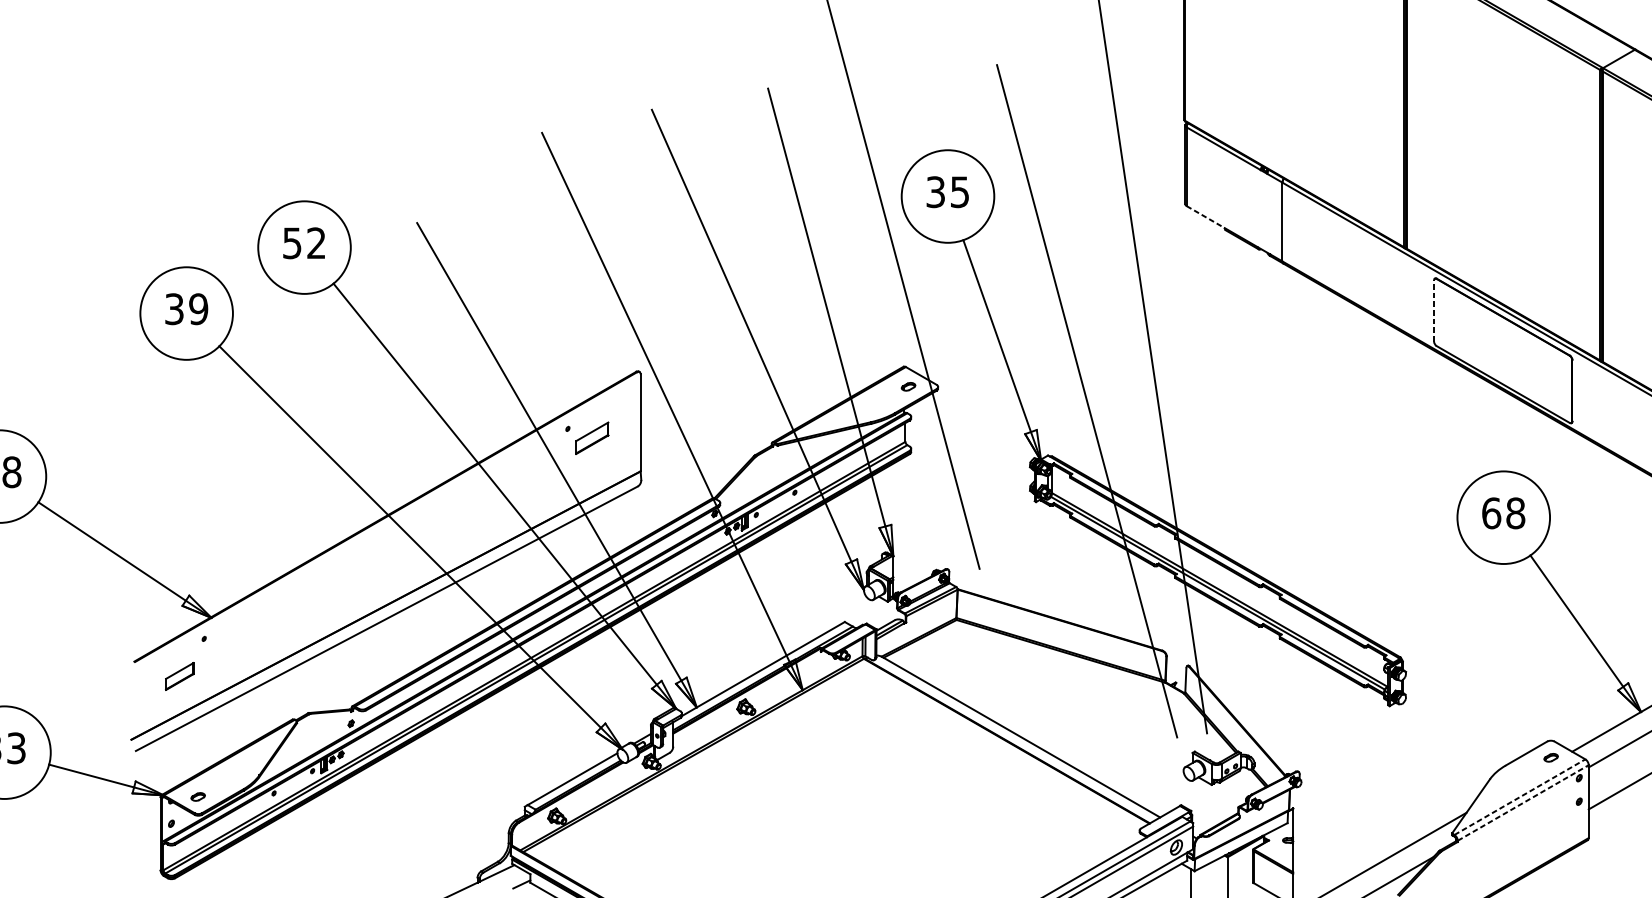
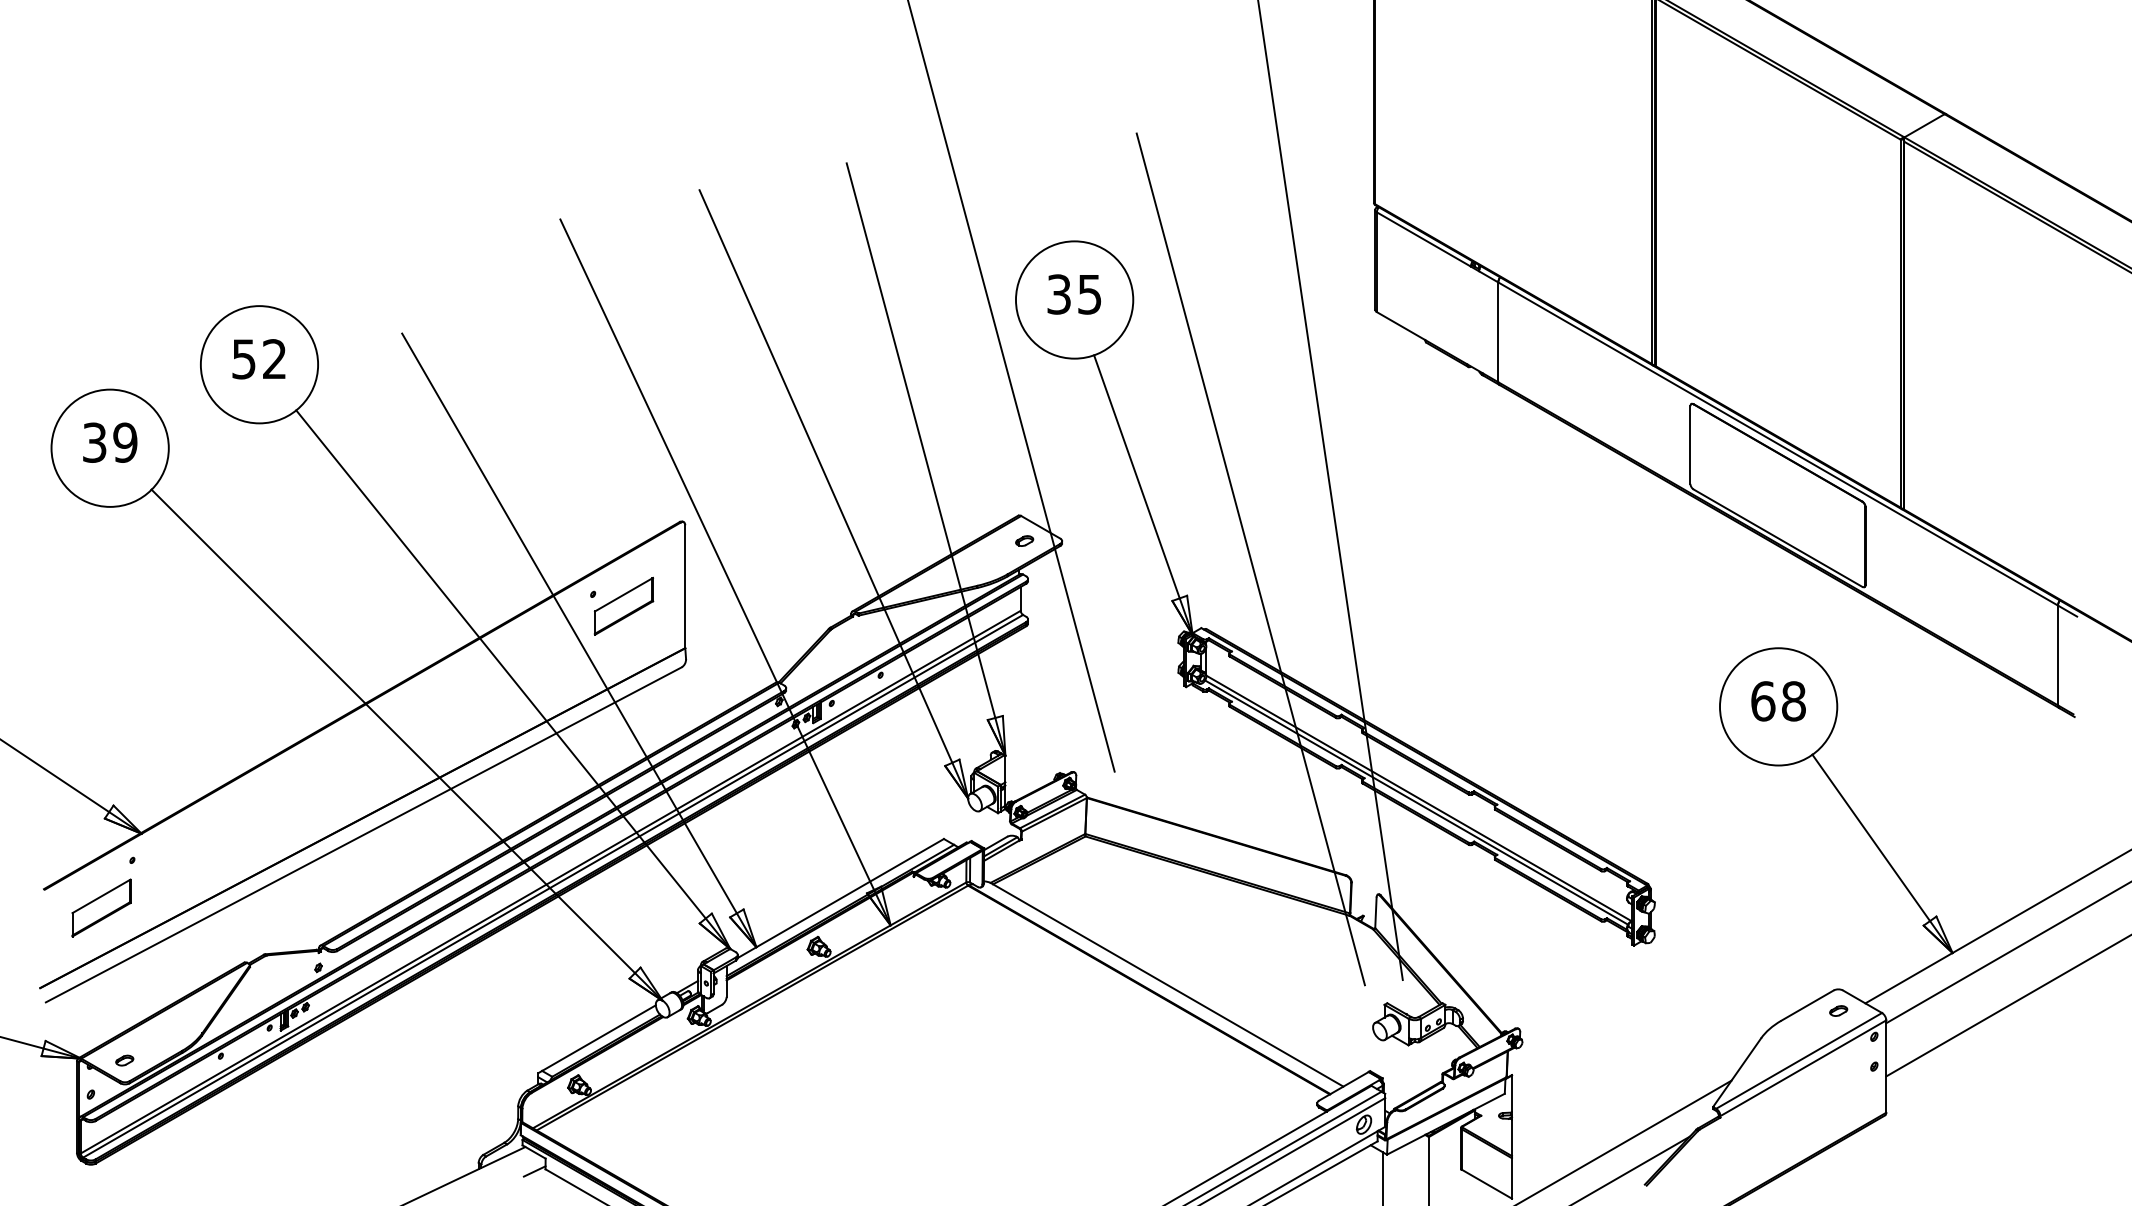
line: (1206, 217) -> (1401, 326), dashed -> solid
line: (1434, 311) -> (1690, 445), dashed -> solid
part: (591, 437) -> (623, 605), size x1.43
part: (179, 676) -> (101, 907), size x1.67
line: (1520, 796) -> (1799, 1060), dashed -> solid
line: (1523, 803) -> (1803, 1068), dashed -> solid

